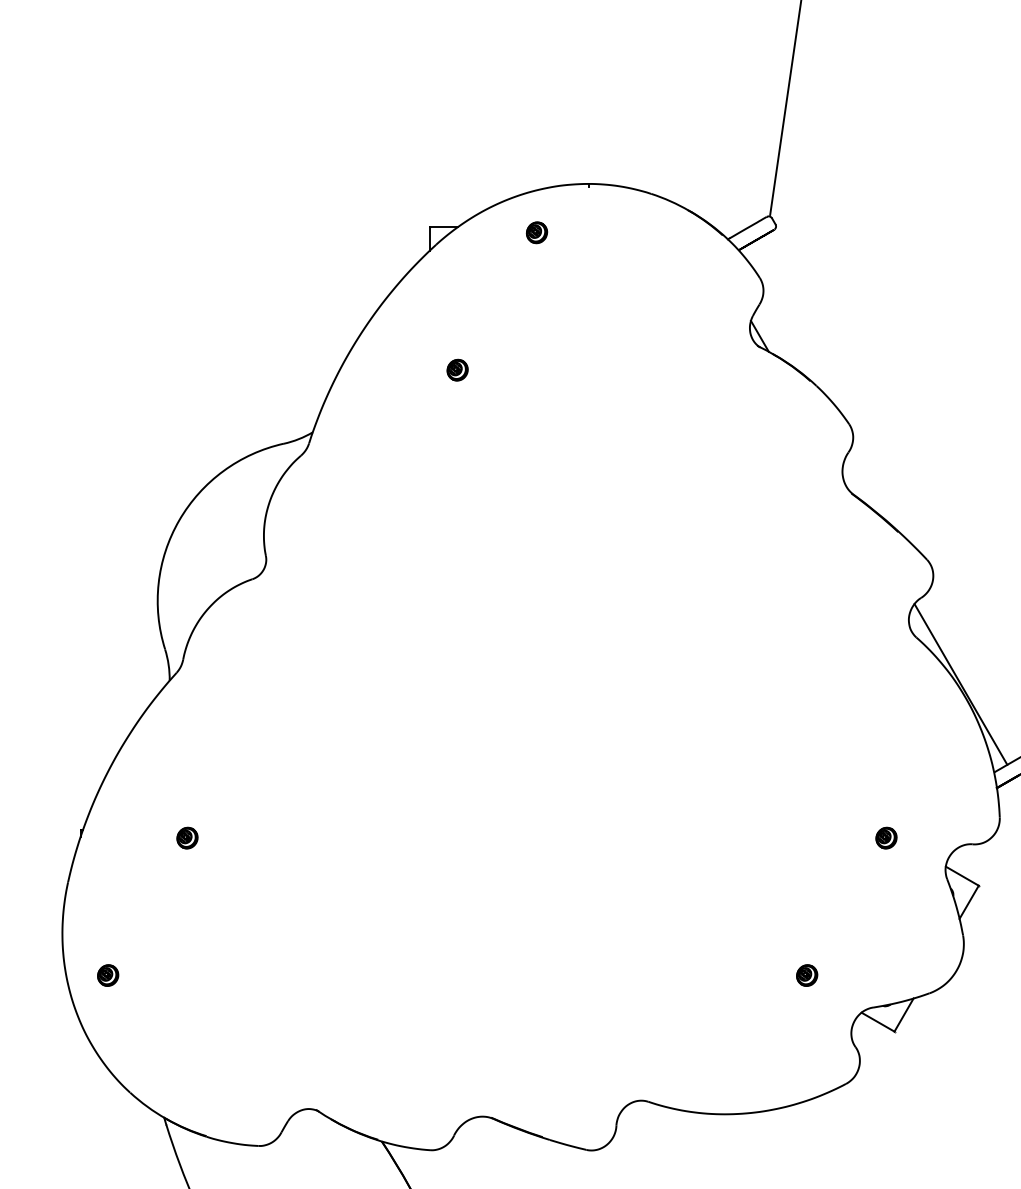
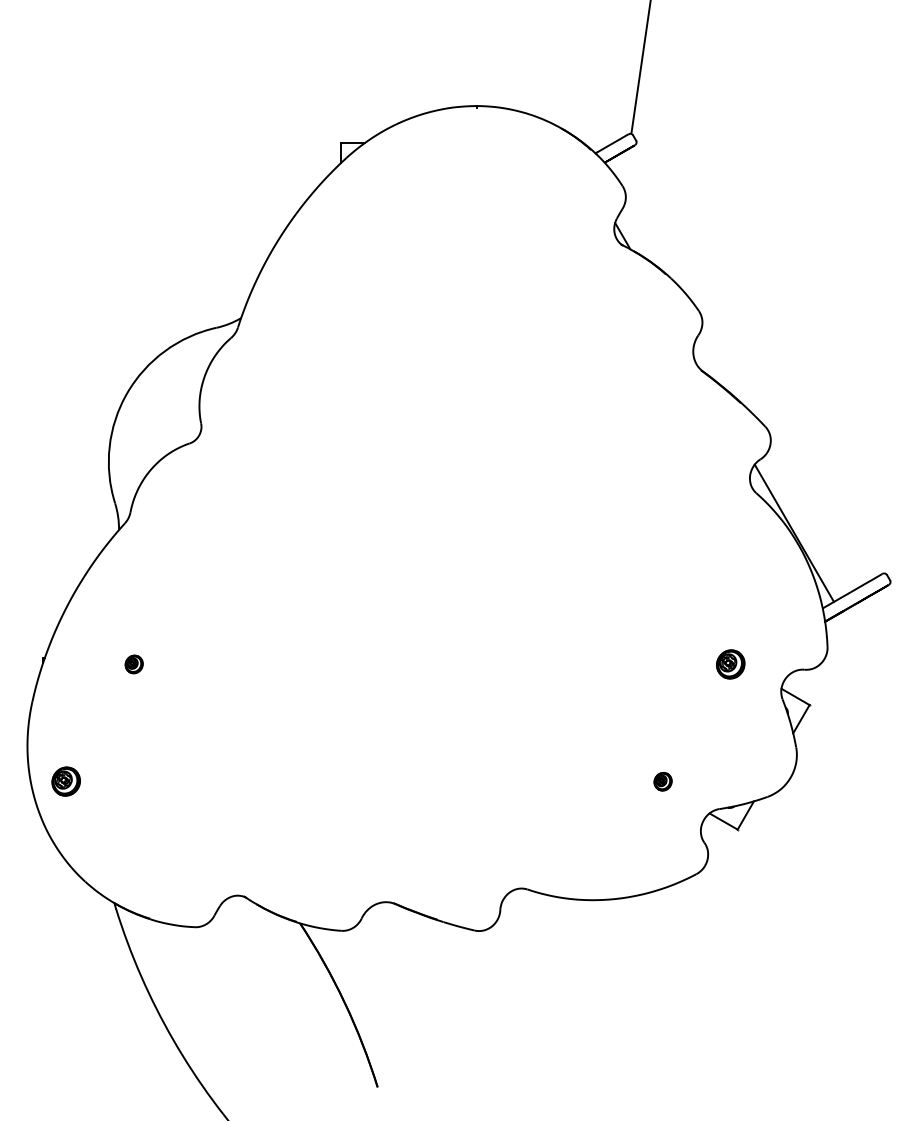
part: (536, 232) -> (432, 147), removed
part: (457, 369) -> (364, 264), removed
part: (886, 838) -> (730, 664), size x1.6
part: (108, 975) -> (66, 781), size x1.6

